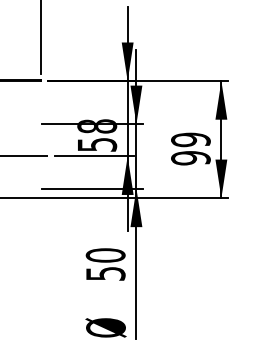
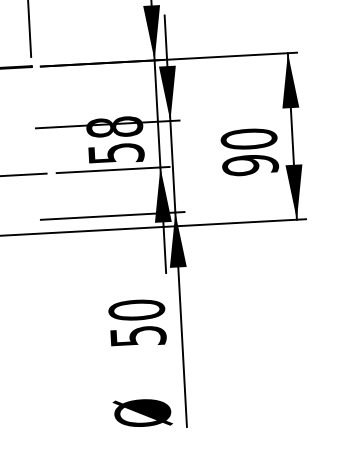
text: (190, 139) -> (248, 138), 99 -> 90

